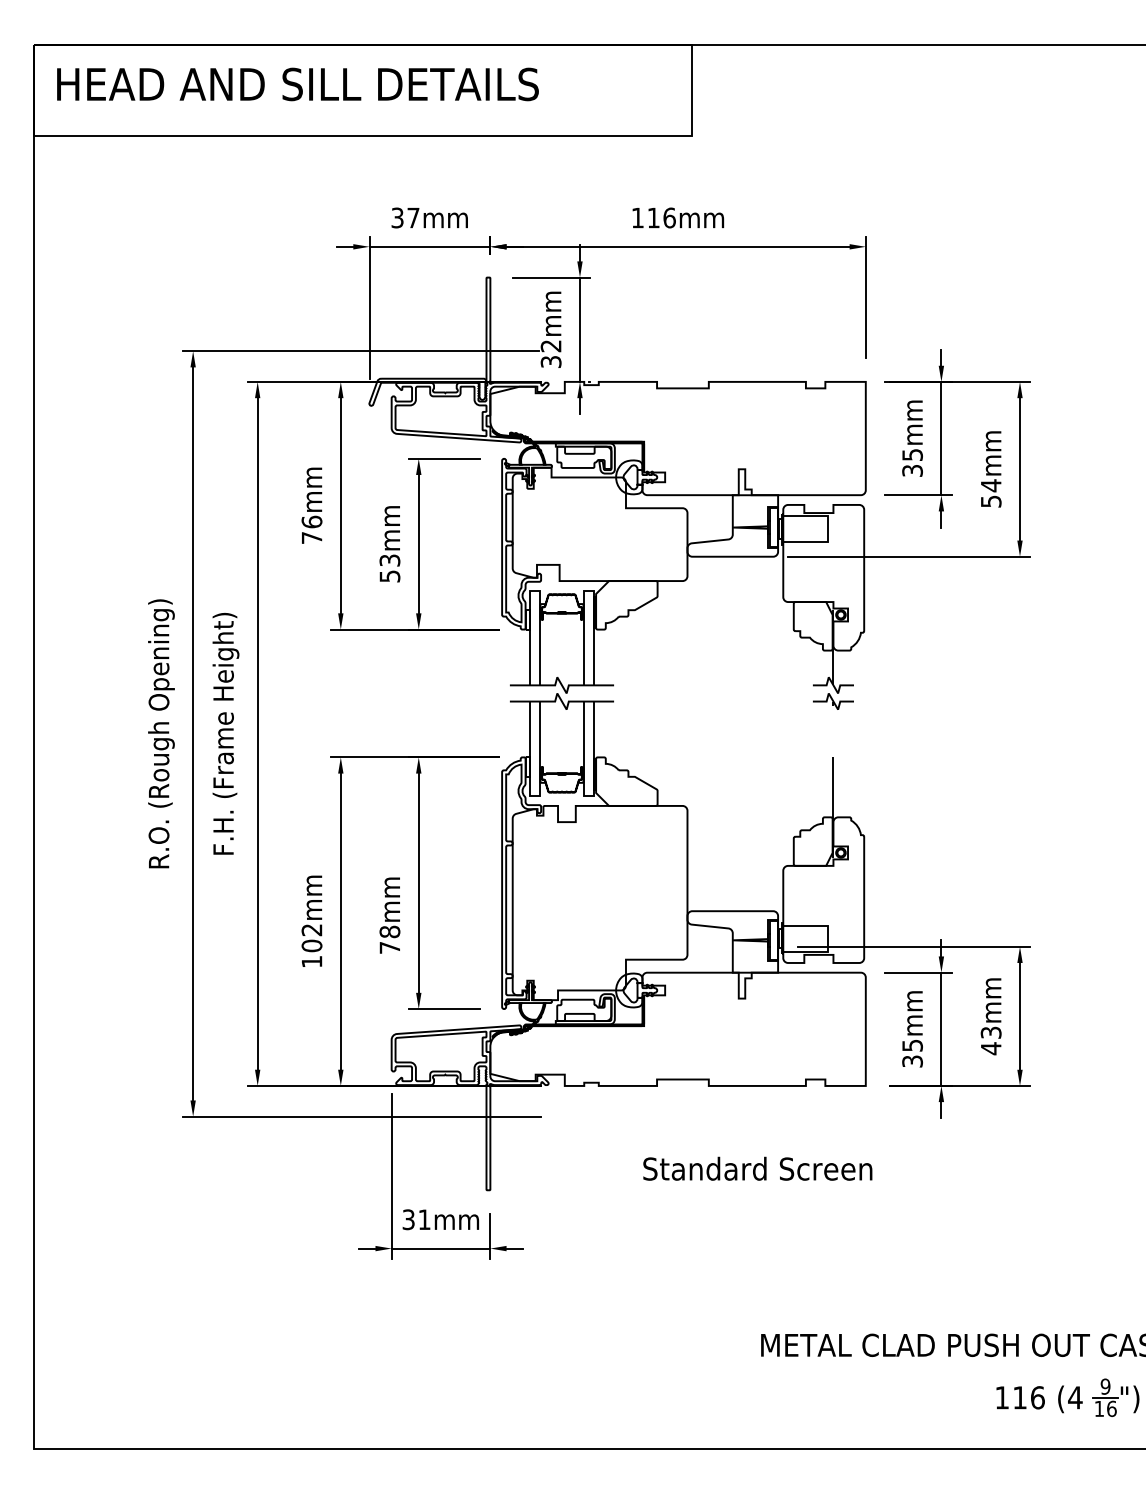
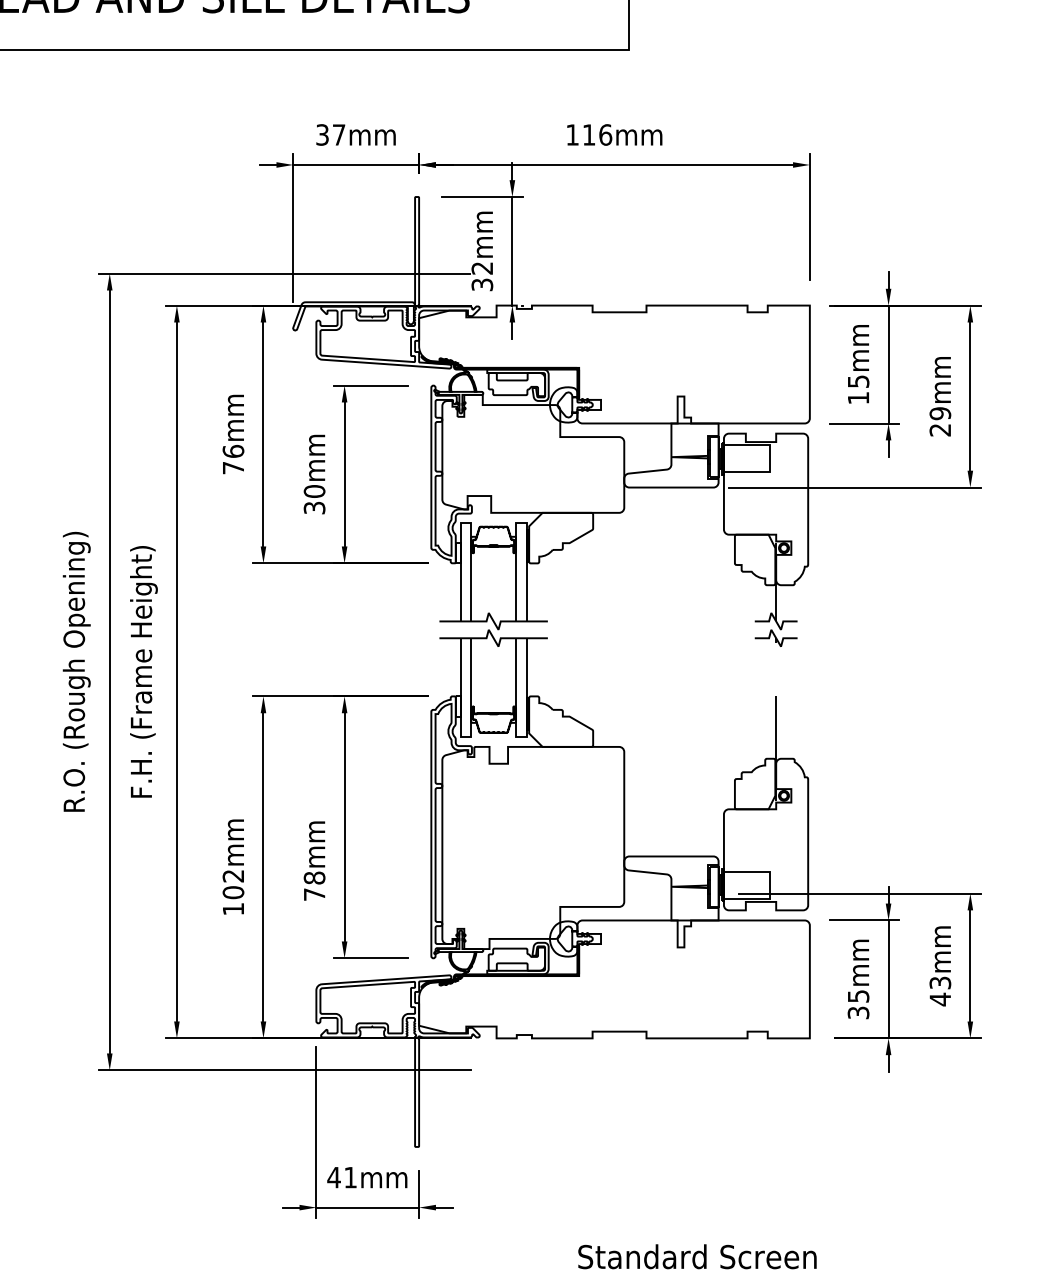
text: (912, 470) -> (858, 397), 35mm -> 15mm
text: (990, 493) -> (939, 421), 54mm -> 29mm
text: (389, 567) -> (314, 498), 53mm -> 30mm
text: (757, 1168) -> (697, 1256), moved
text: (408, 1219) -> (333, 1177), 31mm -> 41mm

